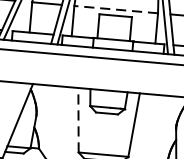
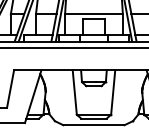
line: (115, 9) -> (93, 14), dashed -> solid
line: (78, 118) -> (74, 91), dashed -> solid

